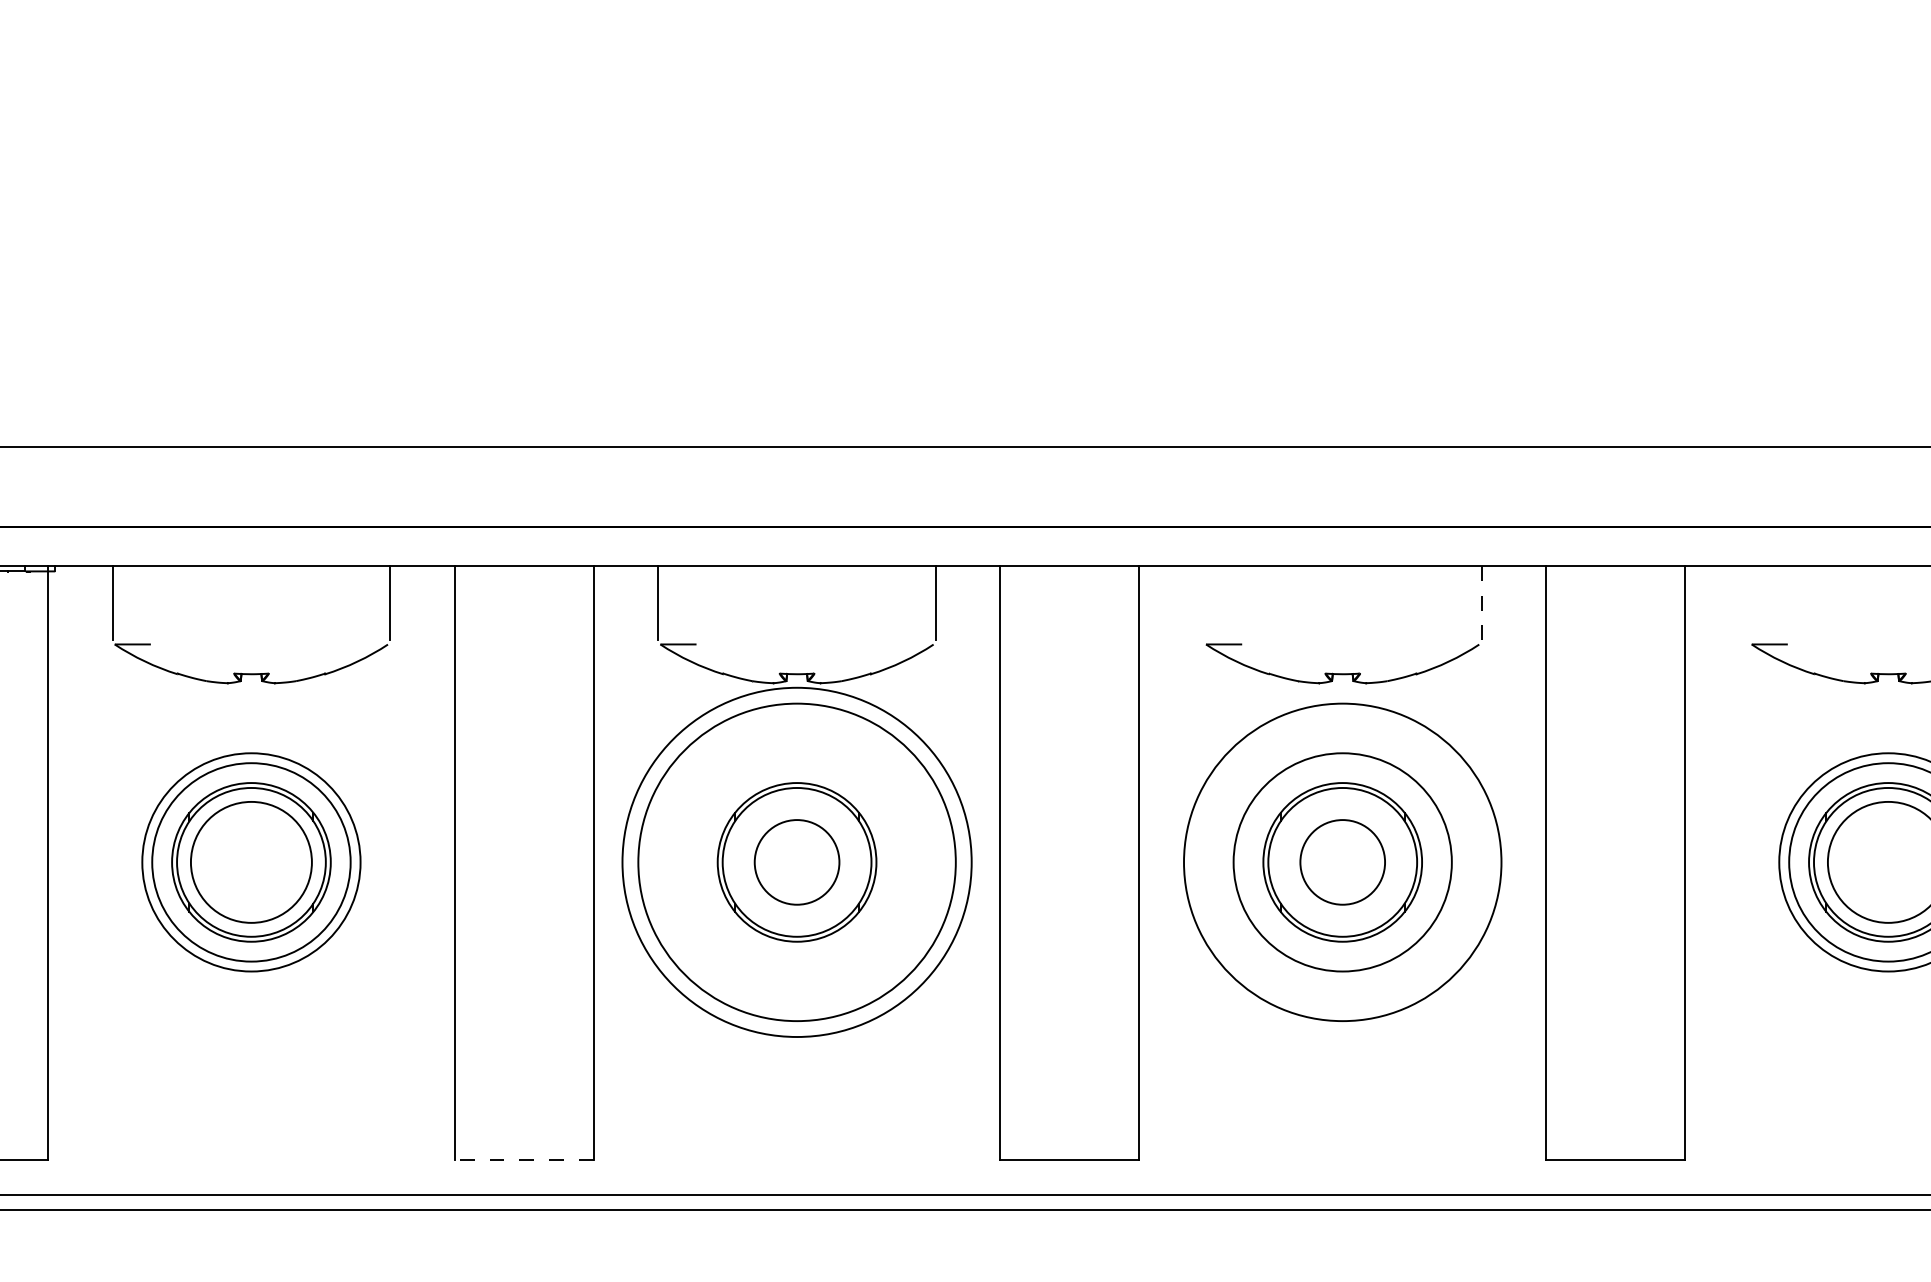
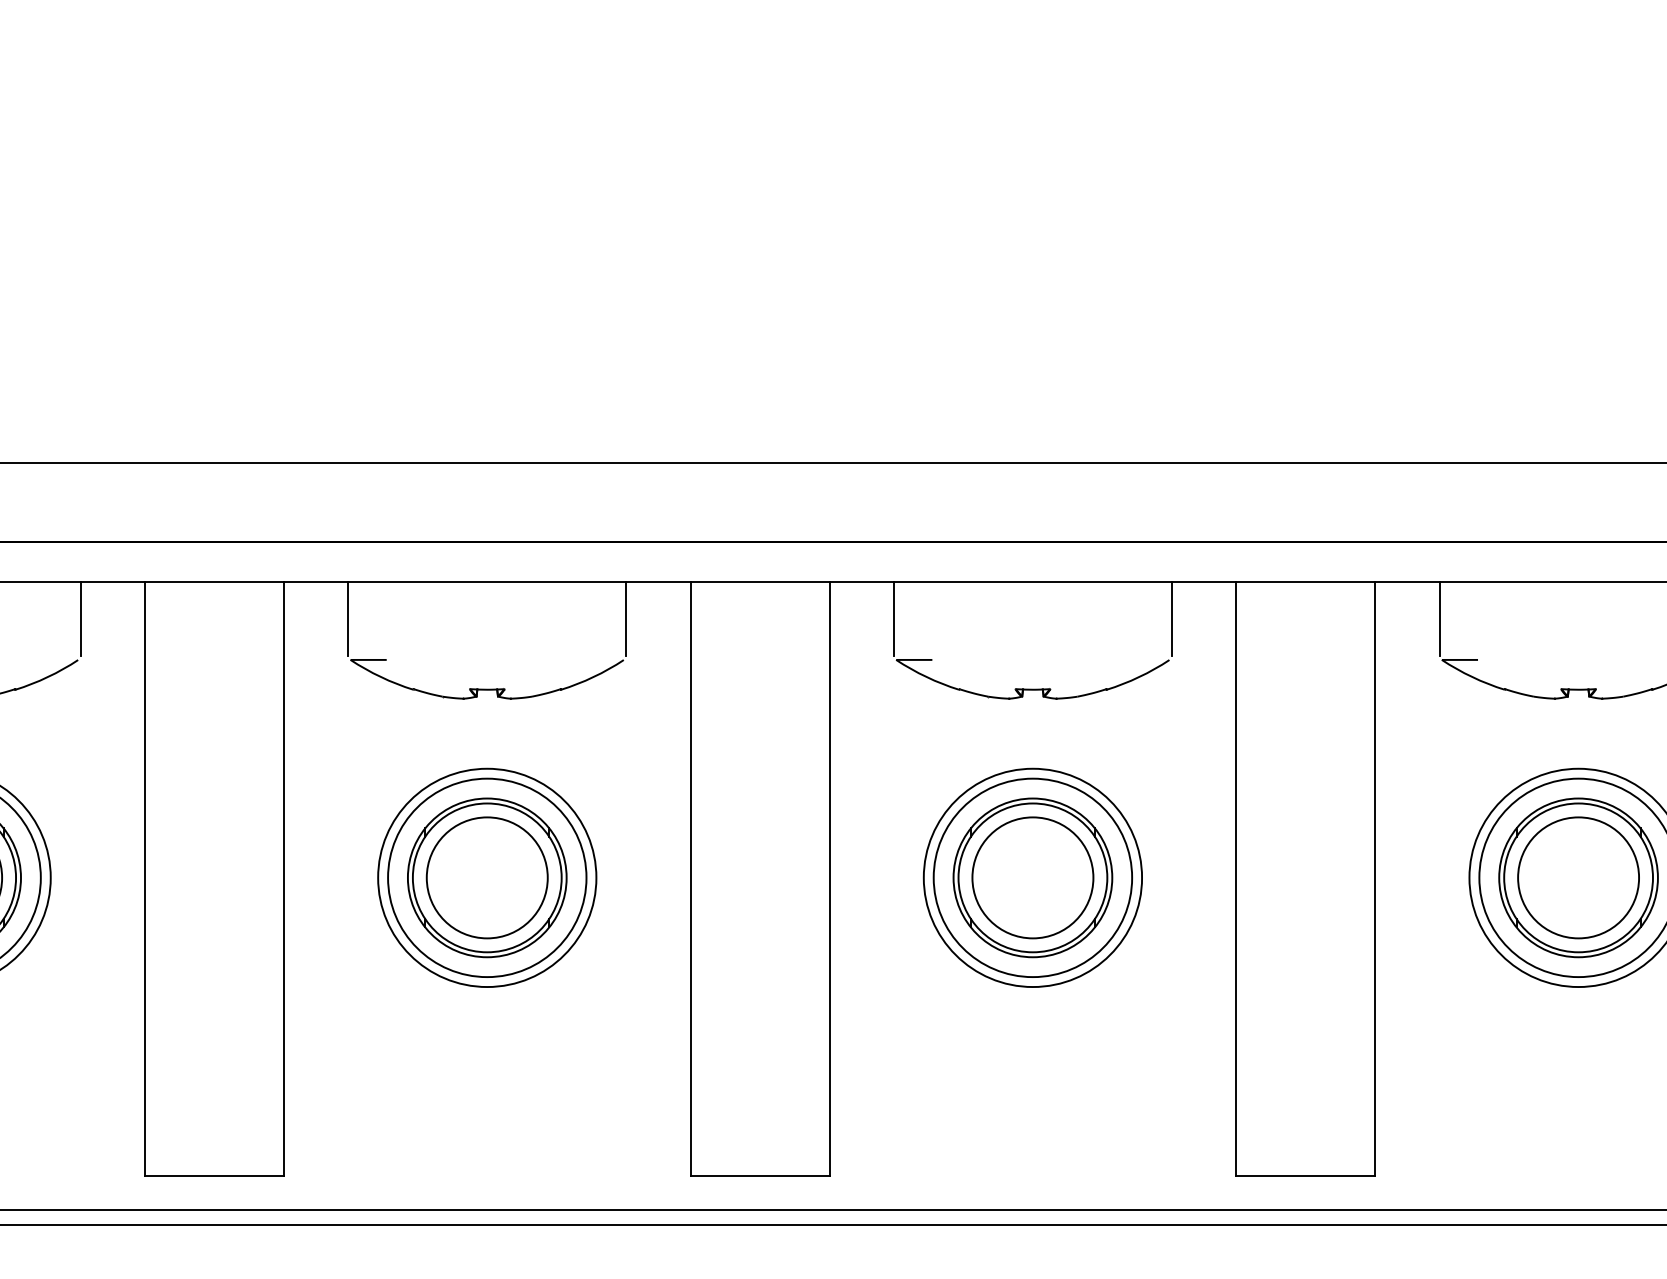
line: (1203, 603) -> (893, 619), added
line: (1481, 603) -> (1171, 619), dashed -> solid
line: (1749, 603) -> (1439, 619), added
circle: (796, 861) -> (486, 877), size x1.43
circle: (1342, 861) -> (1032, 877), size x1.43
circle: (796, 862) -> (486, 878), size x0.62
circle: (796, 862) -> (486, 878), size x0.62
circle: (1342, 862) -> (1032, 878), size x0.62
line: (523, 1160) -> (213, 1176), dashed -> solid

